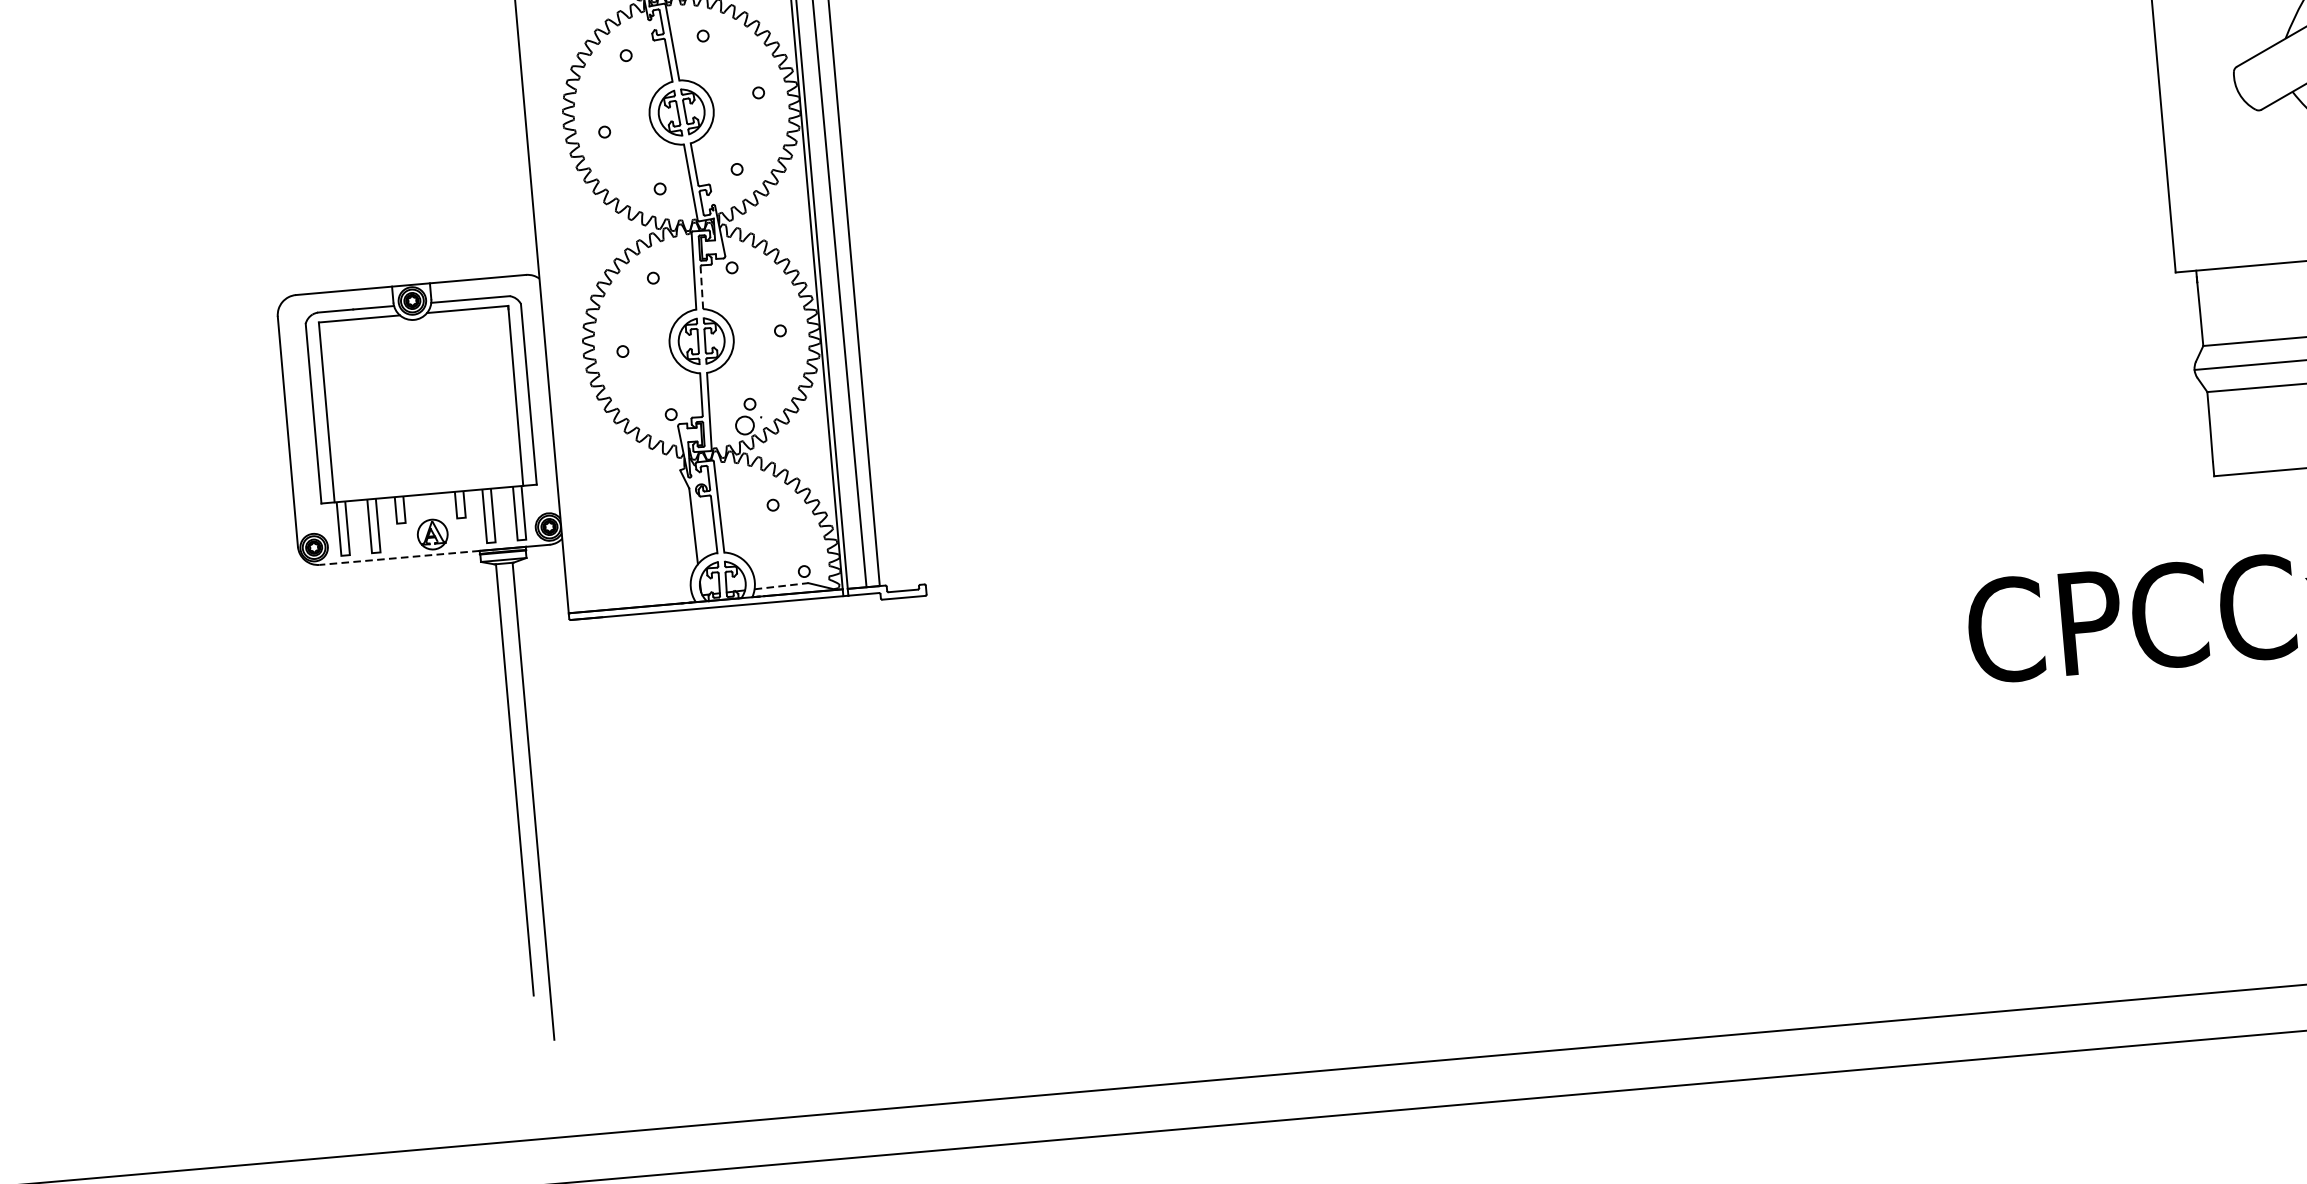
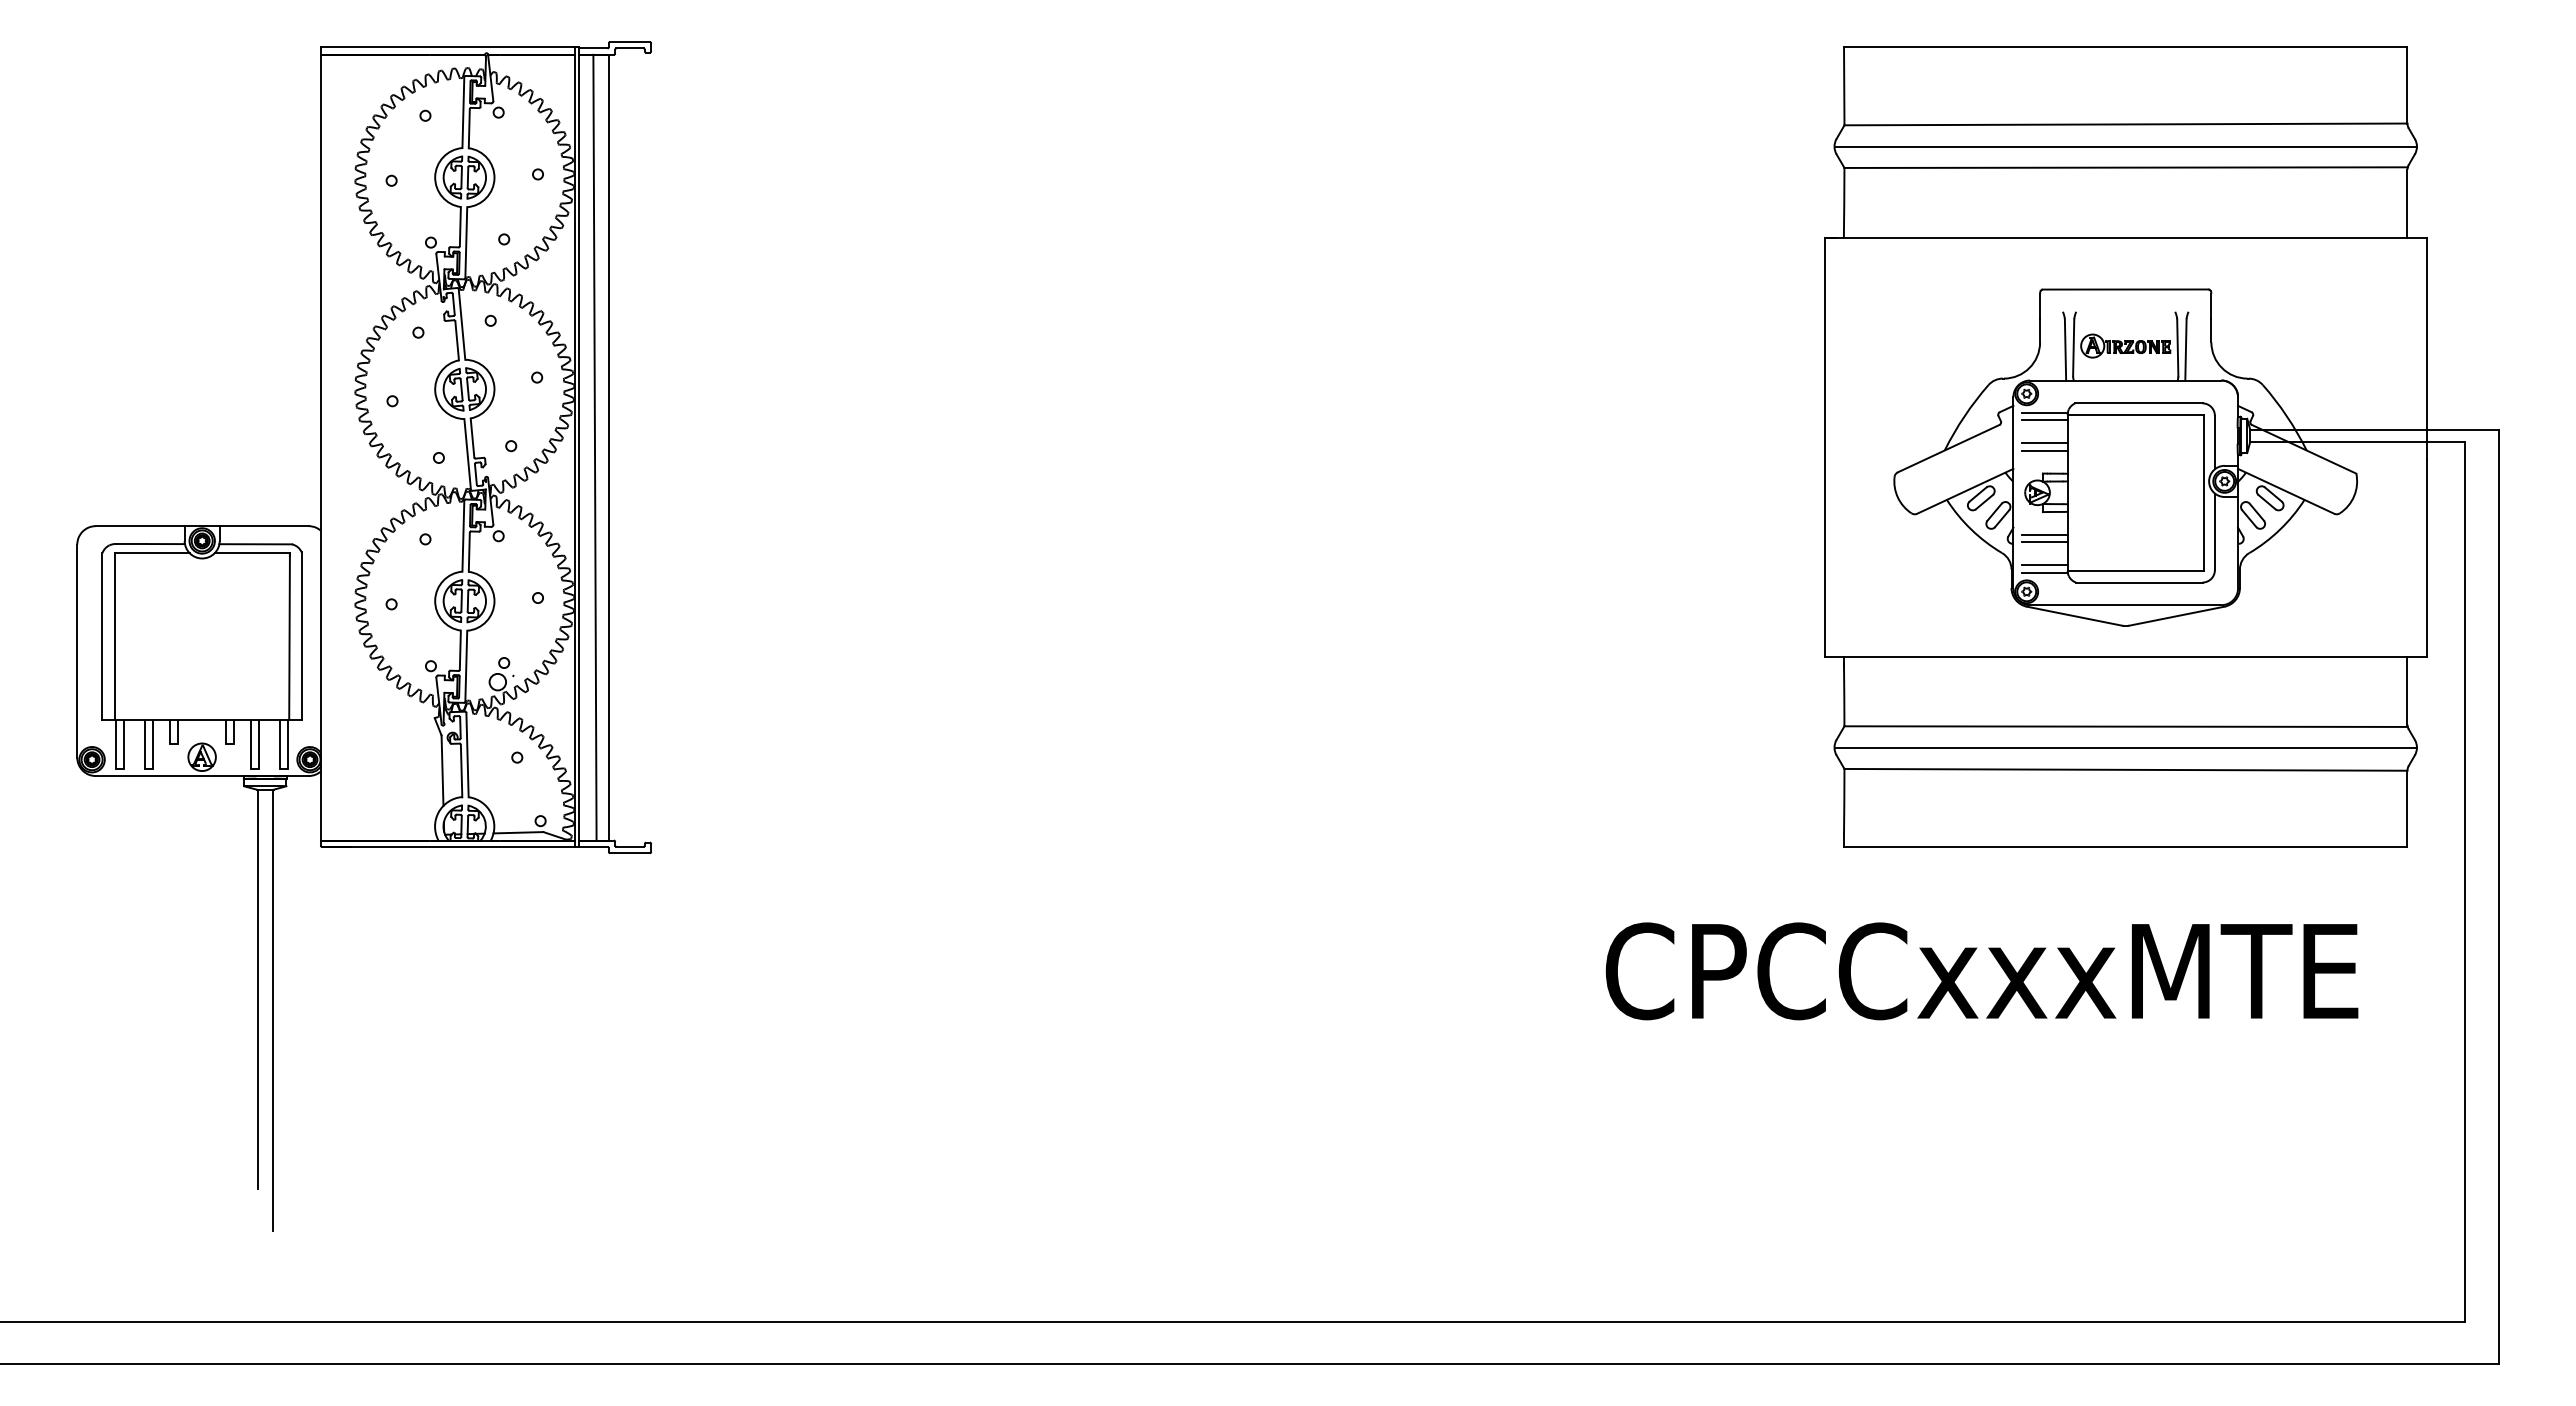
line: (702, 288) -> (469, 552), dashed -> solid
line: (399, 558) -> (169, 776), dashed -> solid
line: (781, 585) -> (518, 832), dashed -> solid

